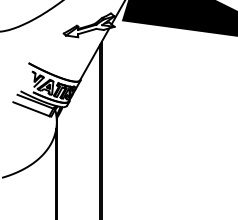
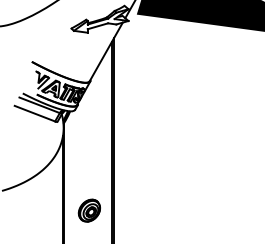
part: (79, 195) -> (89, 210), added

